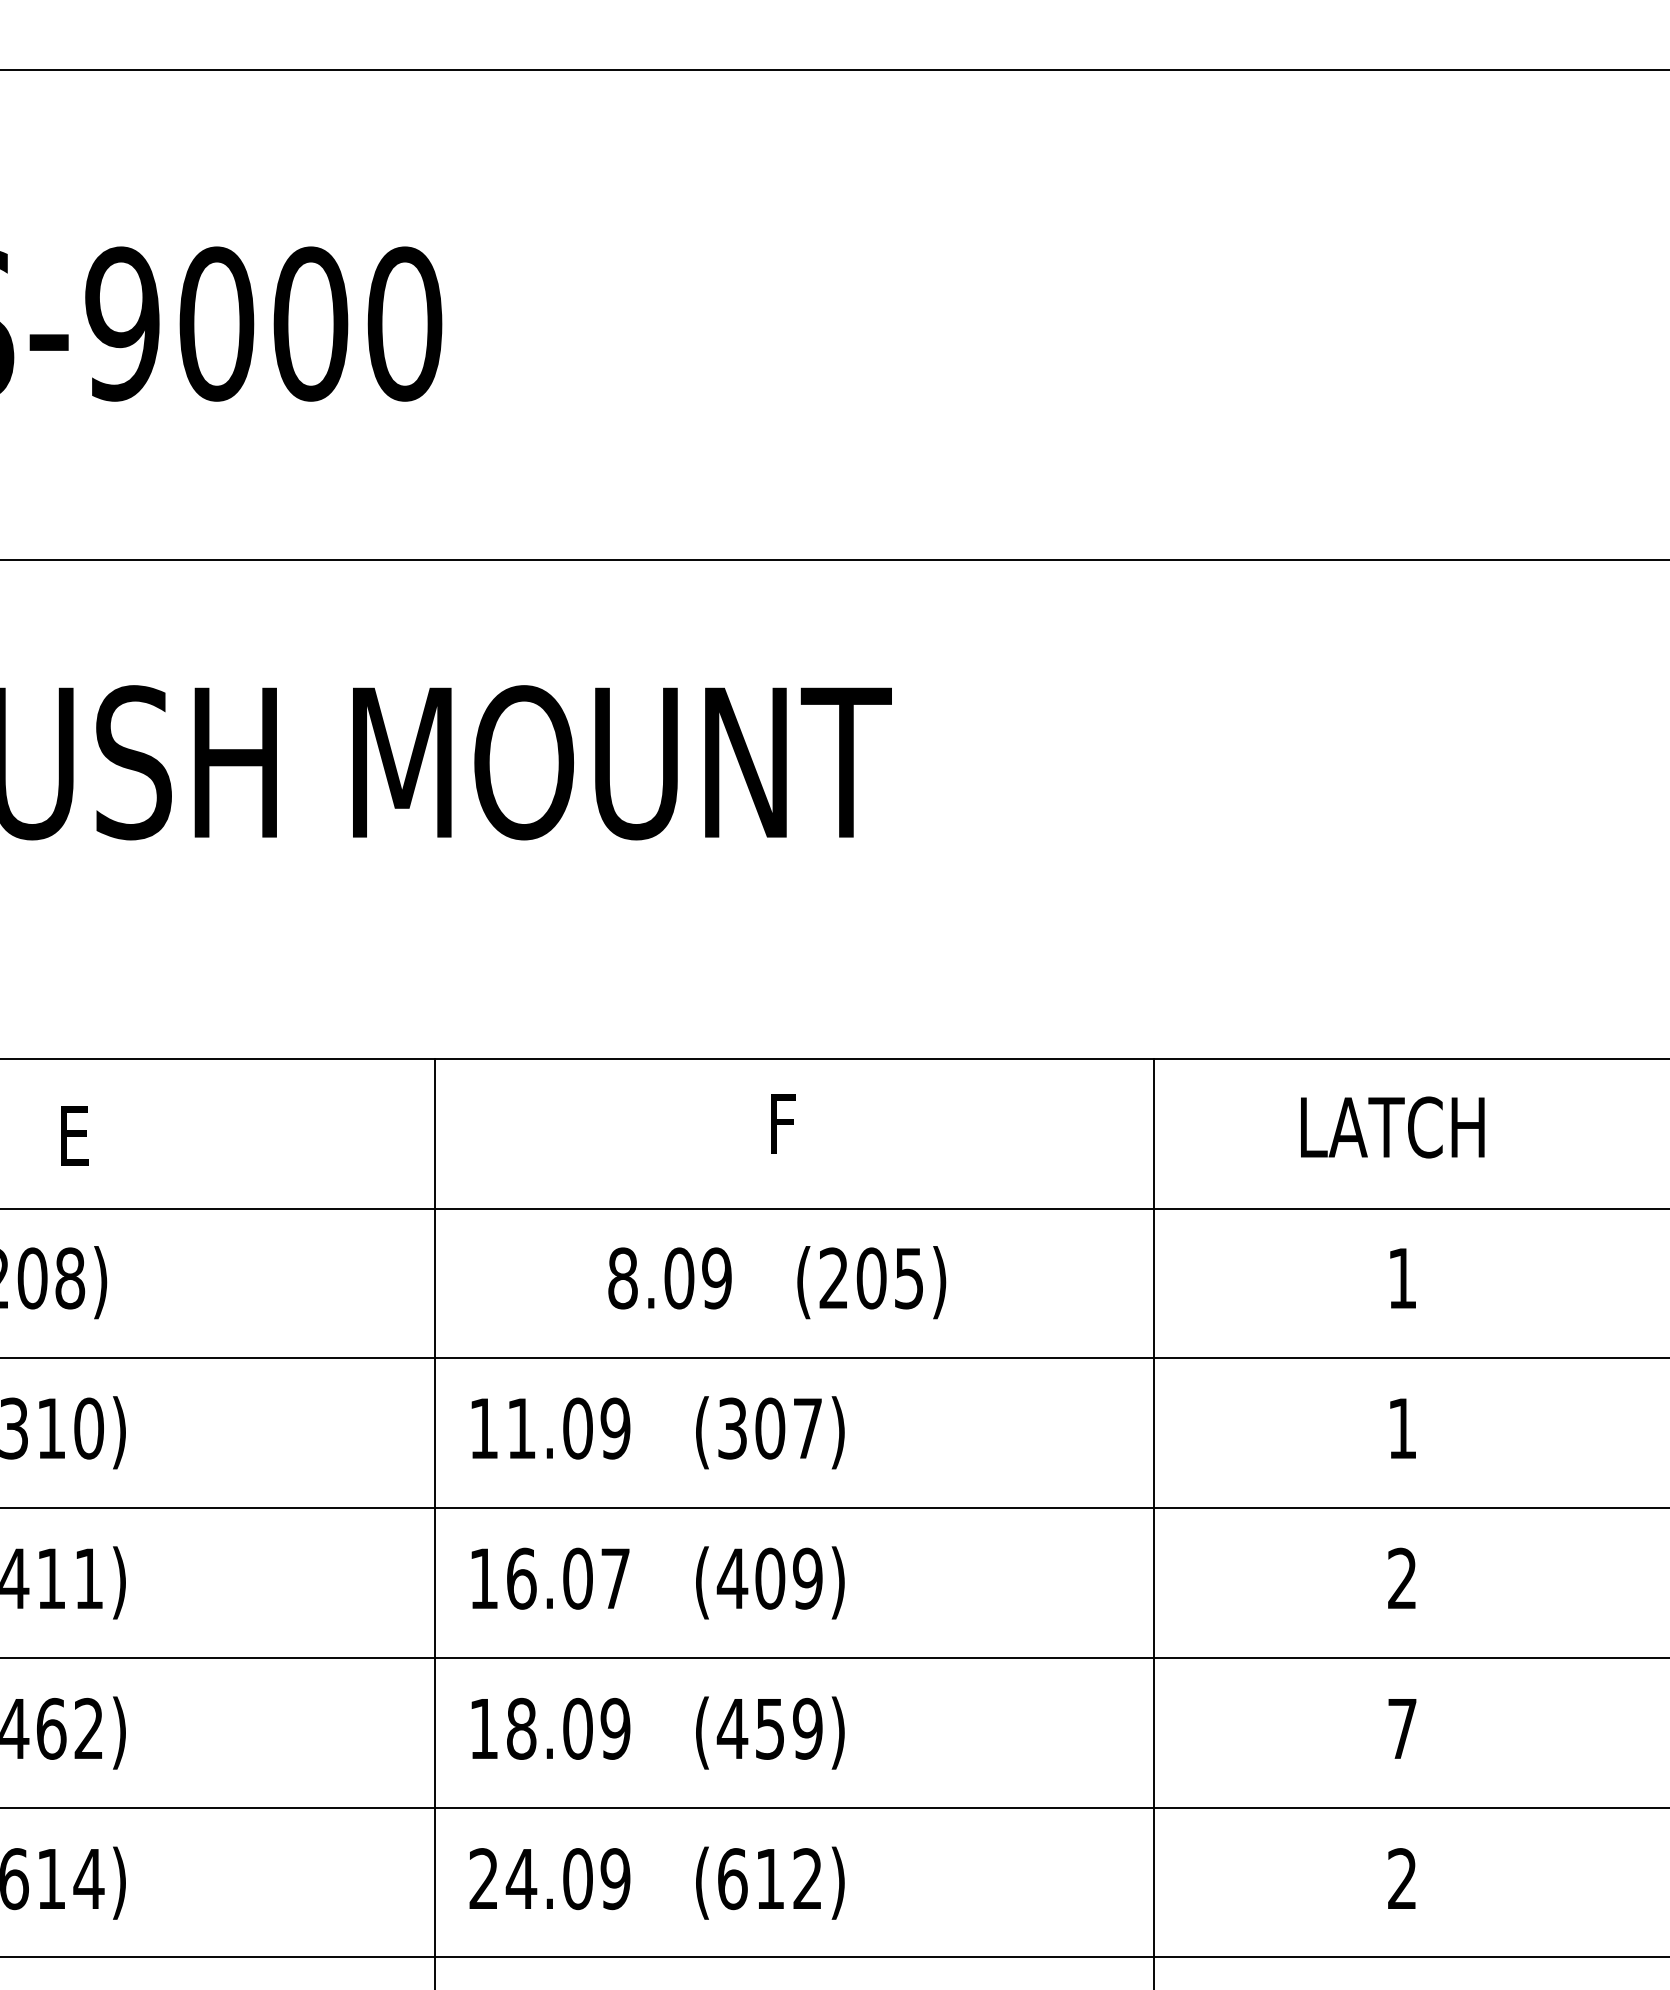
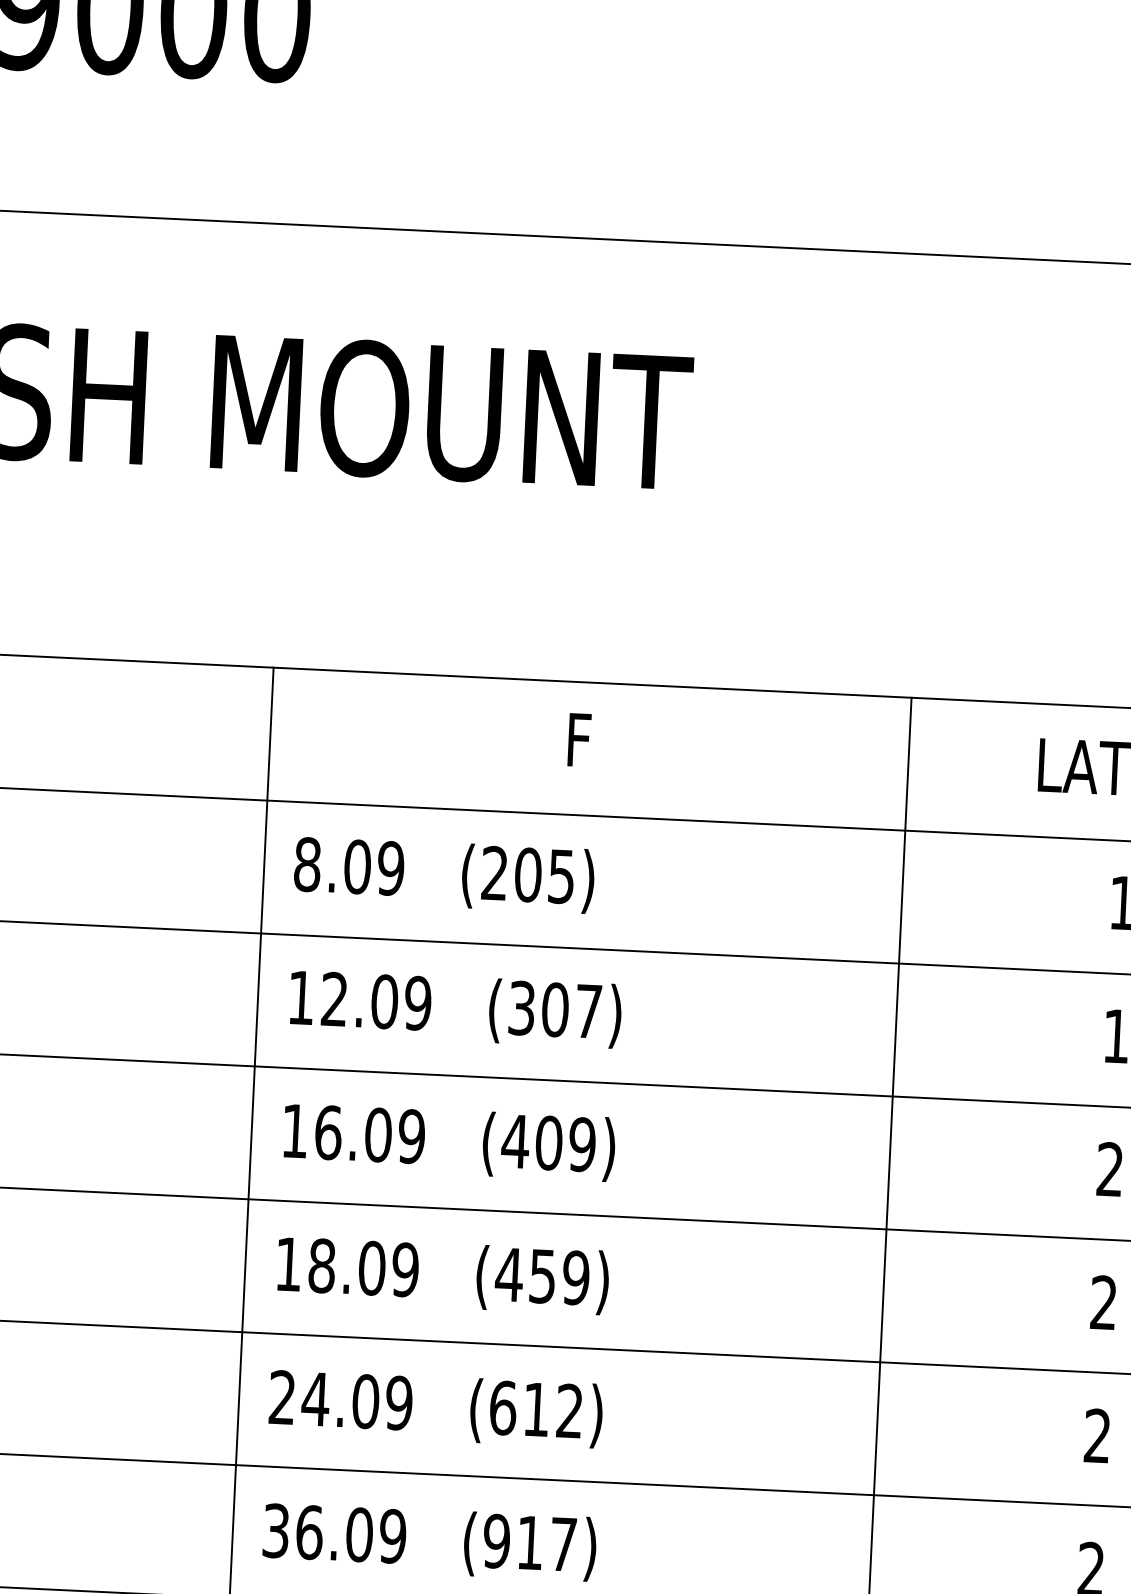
text: (777, 1282) -> (444, 874), moved
text: (521, 1427) -> (334, 998), 11.09 -> 12.09
text: (615, 1578) -> (411, 1136), 16.07 -> 16.09
text: (1402, 1727) -> (1103, 1301), 7 -> 2

